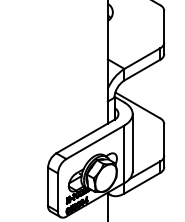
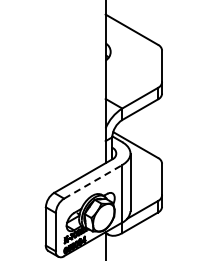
line: (95, 141) -> (93, 181), solid -> dashed

